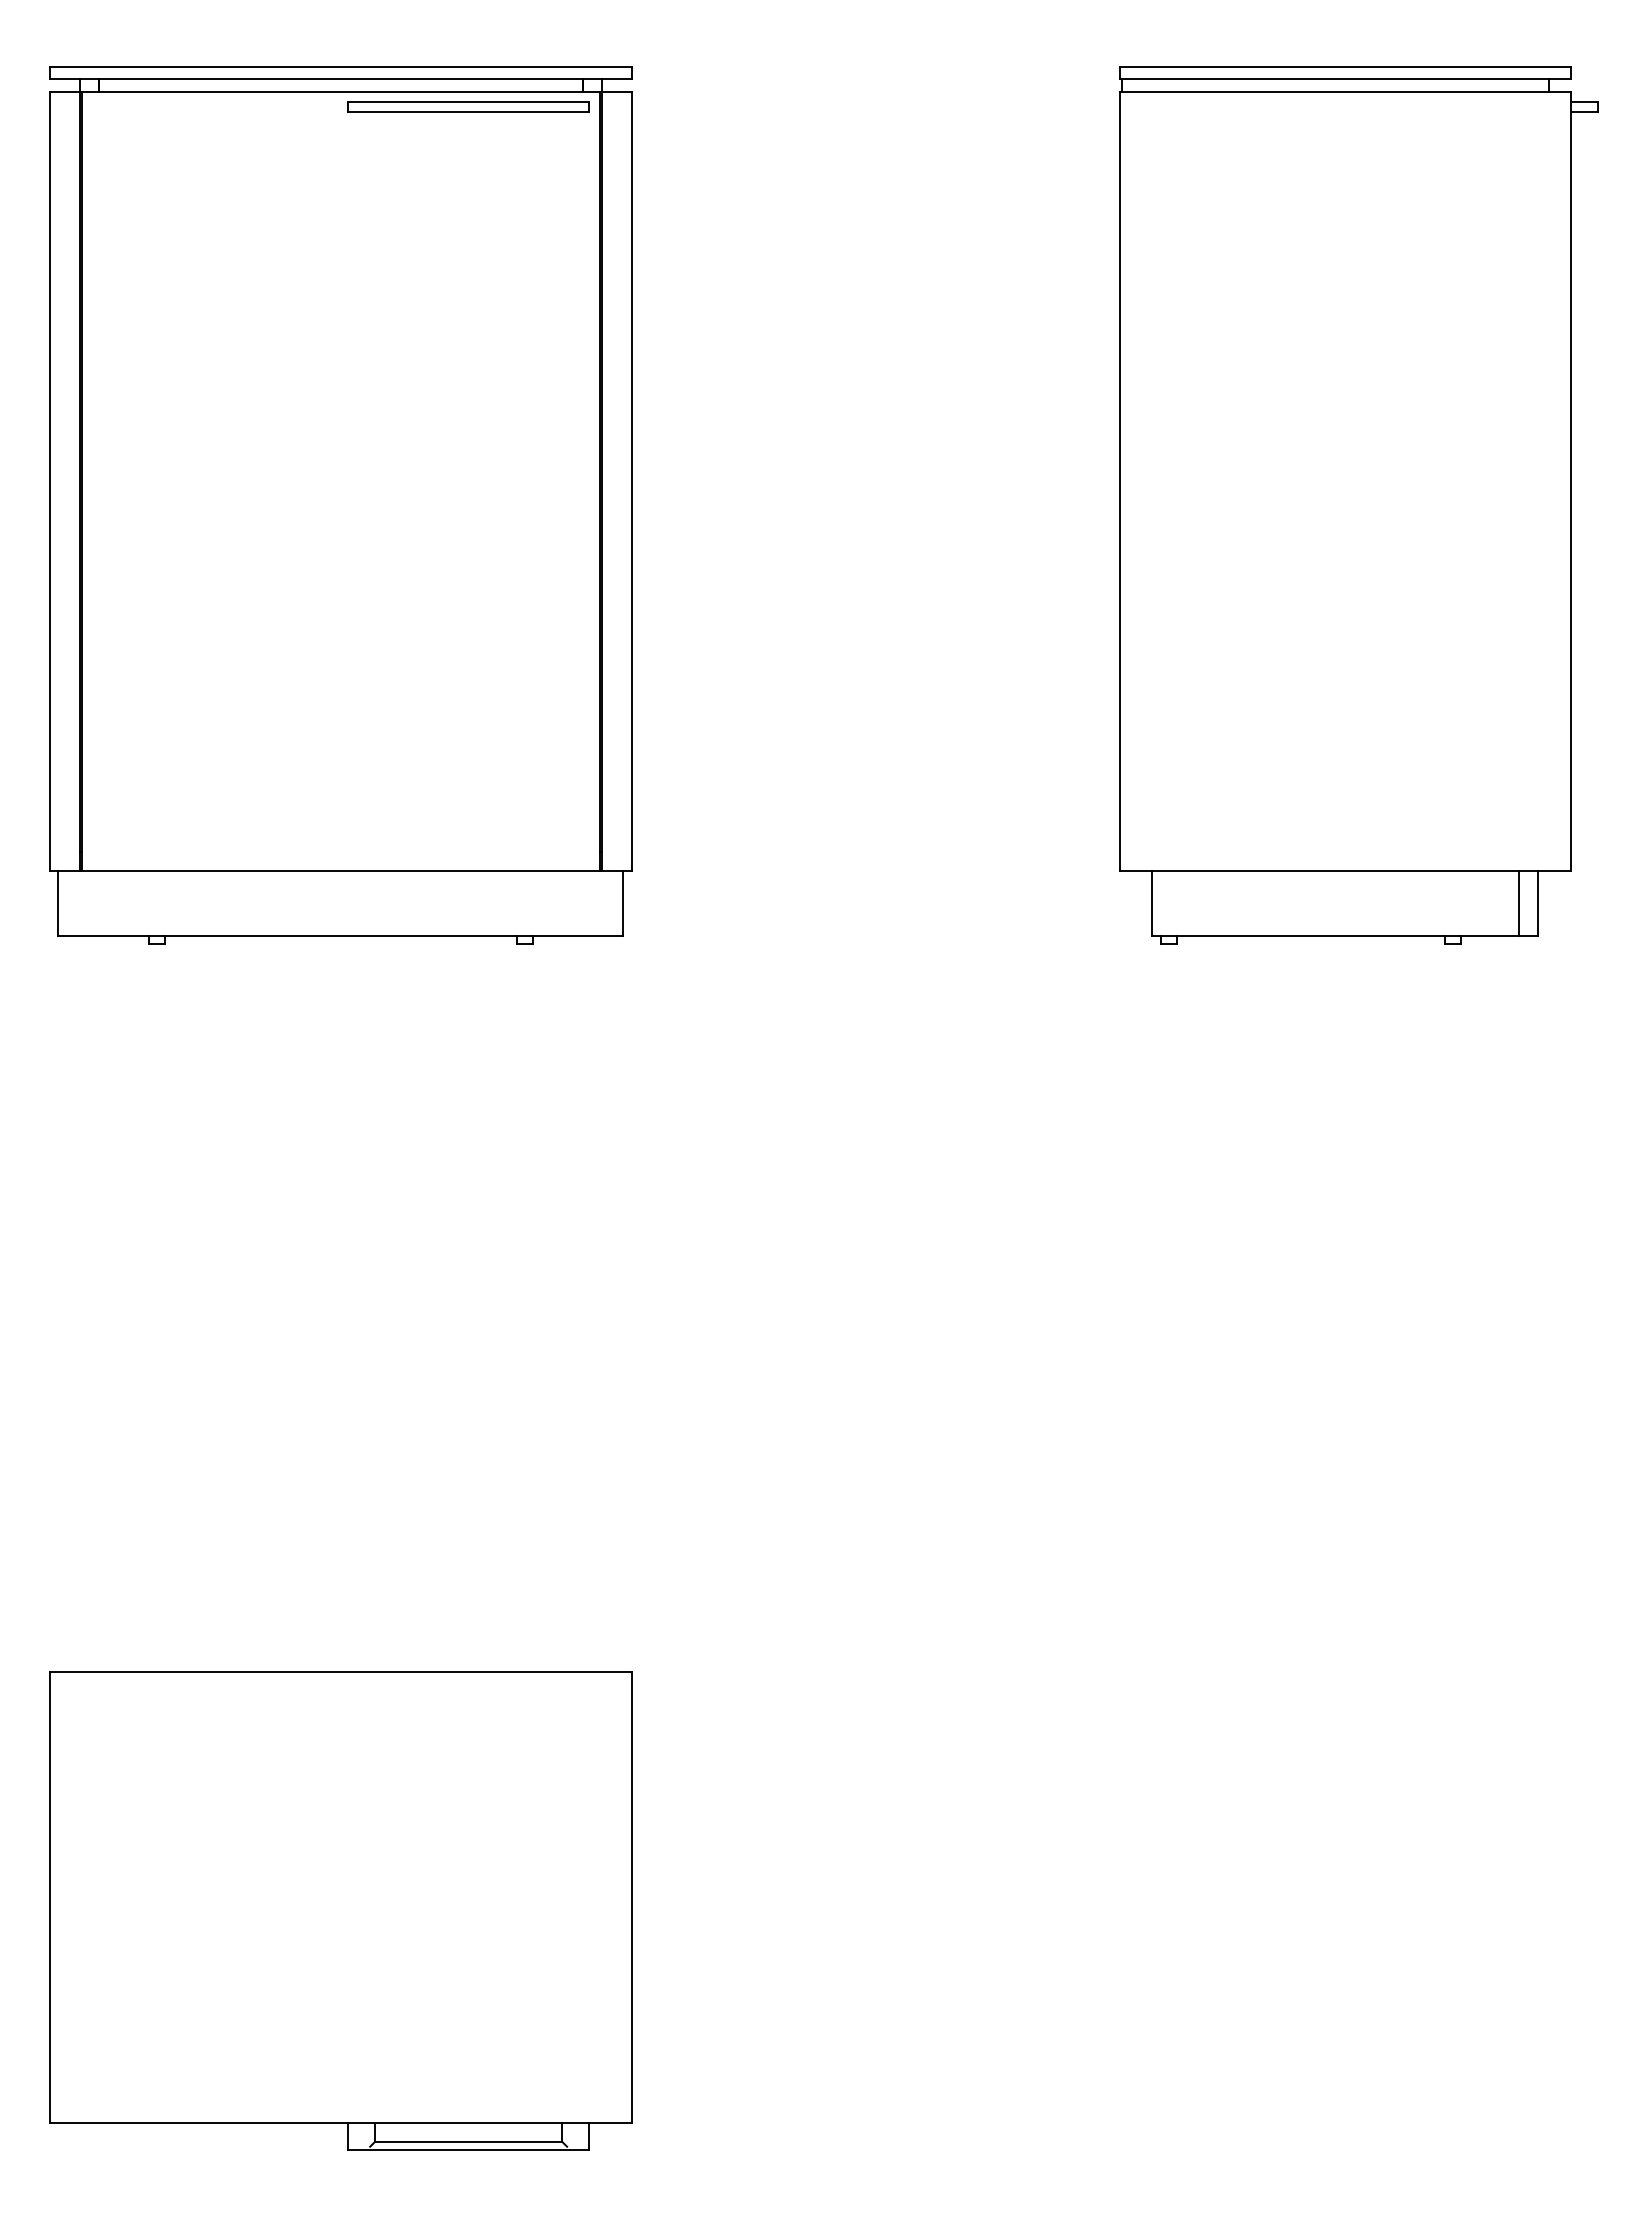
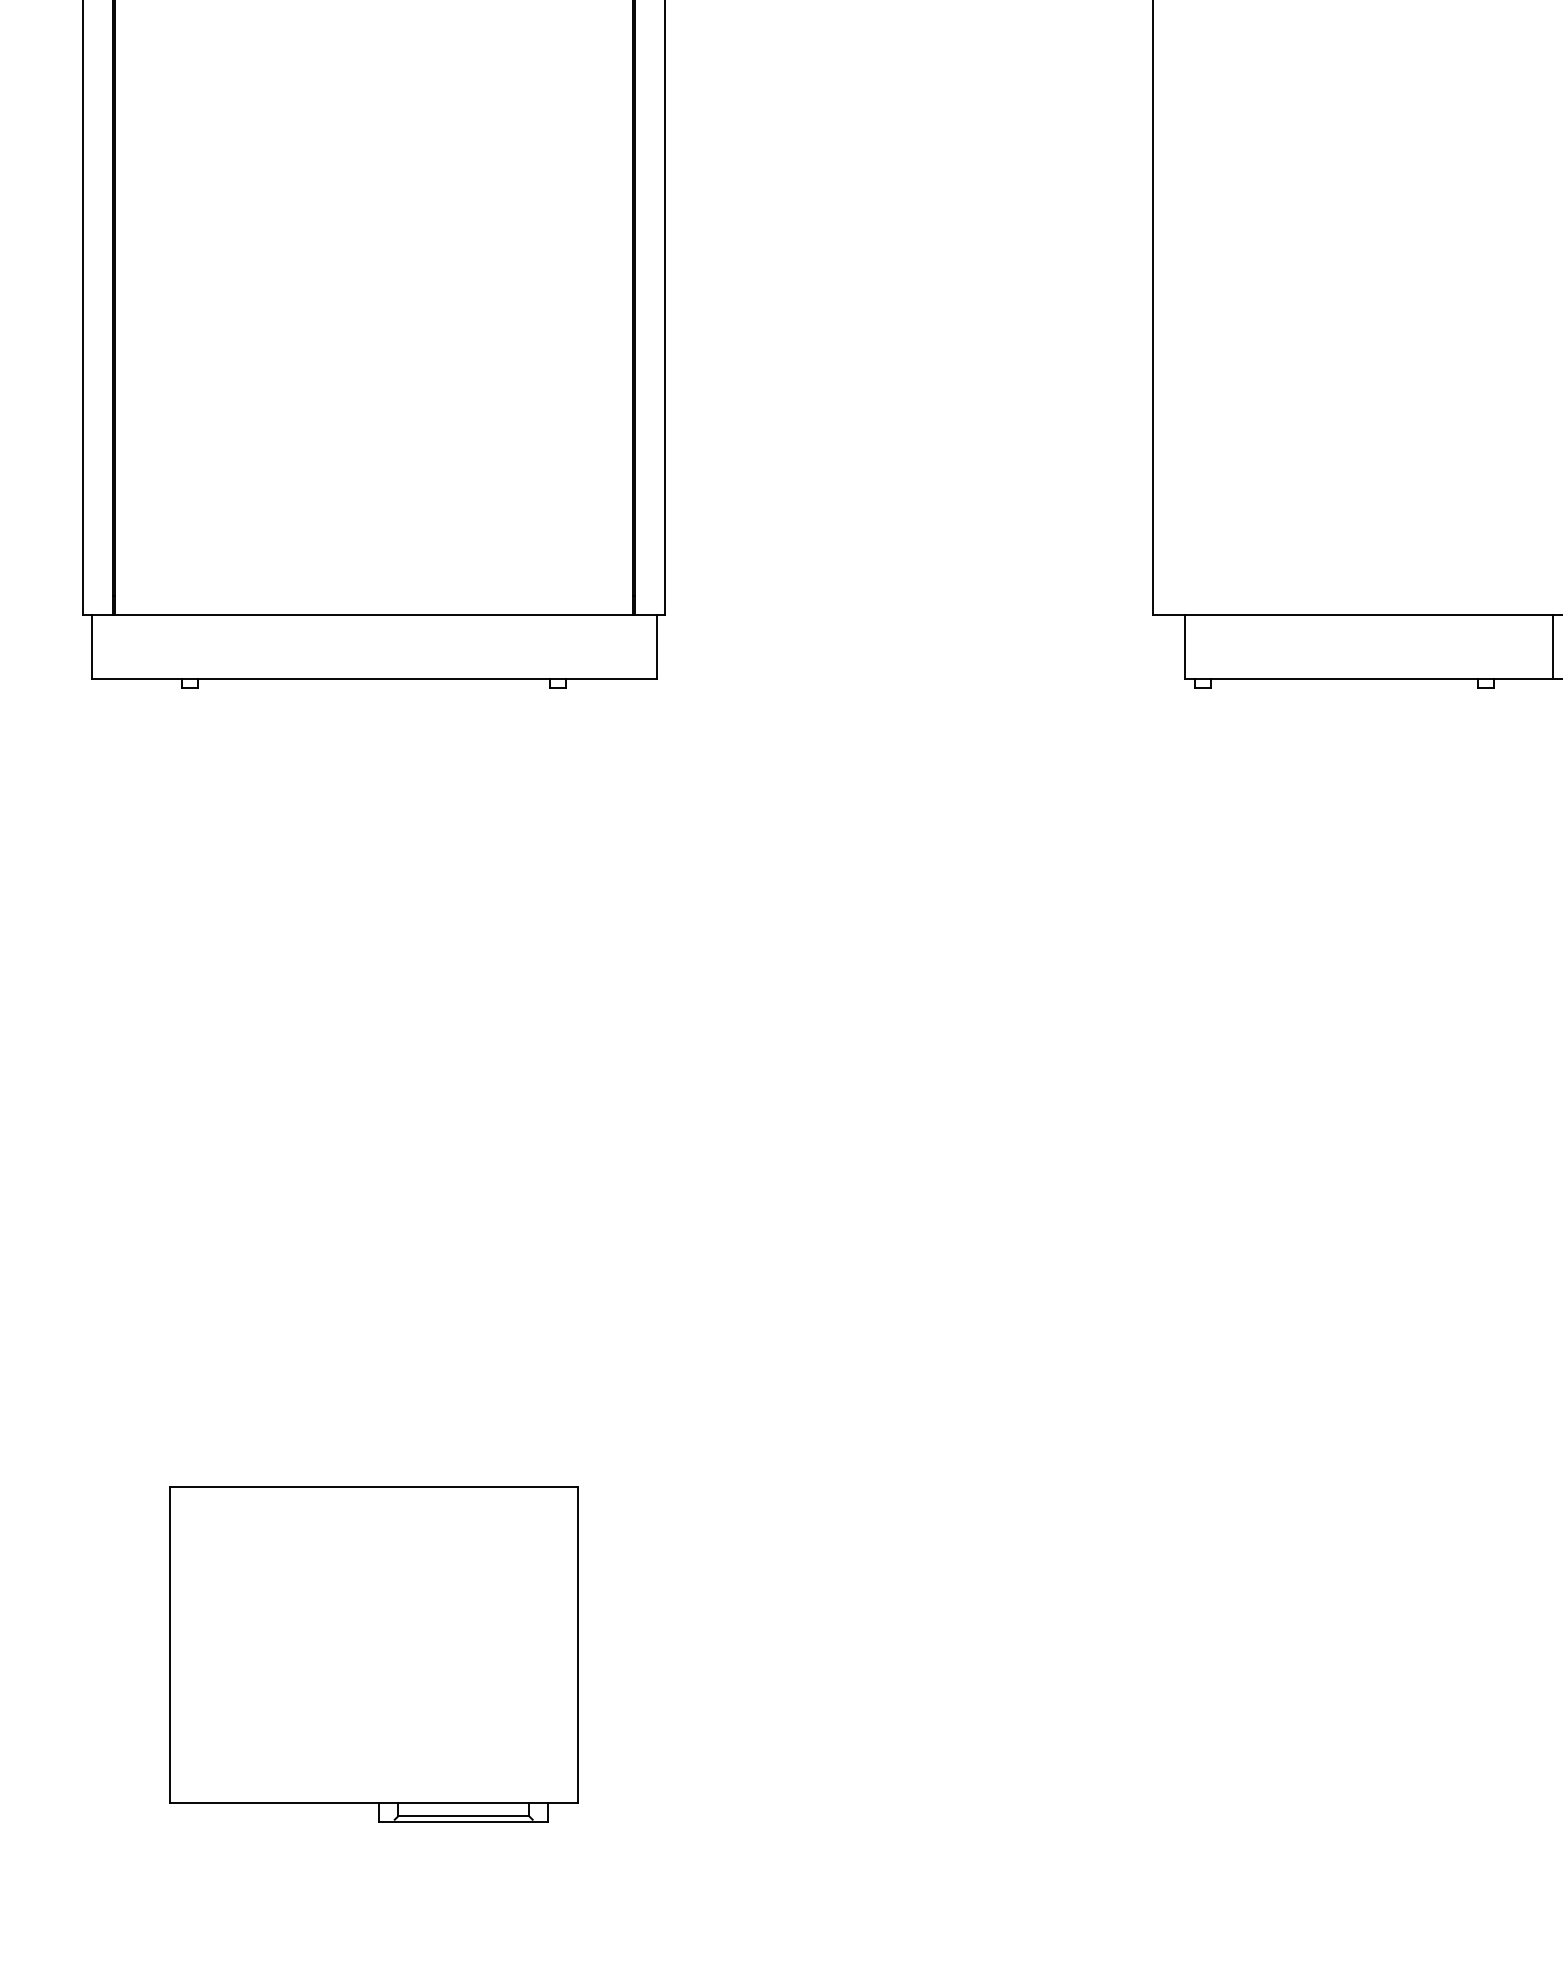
part: (340, 1910) -> (373, 1654), size x0.7

